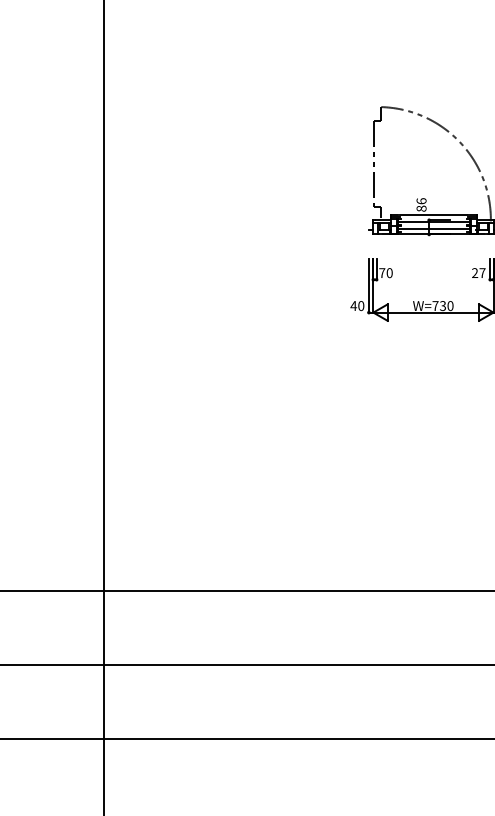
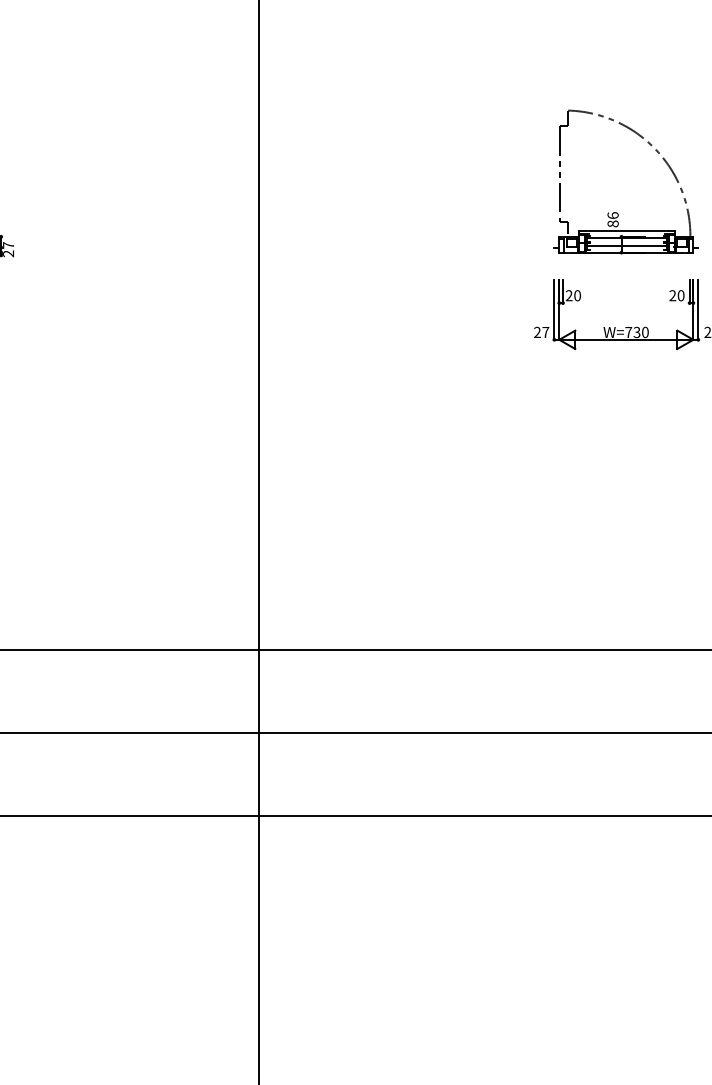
text: (381, 272) -> (568, 295), 70 -> 20
text: (481, 272) -> (680, 295), 27 -> 20
text: (357, 306) -> (541, 332), 40 -> 27

